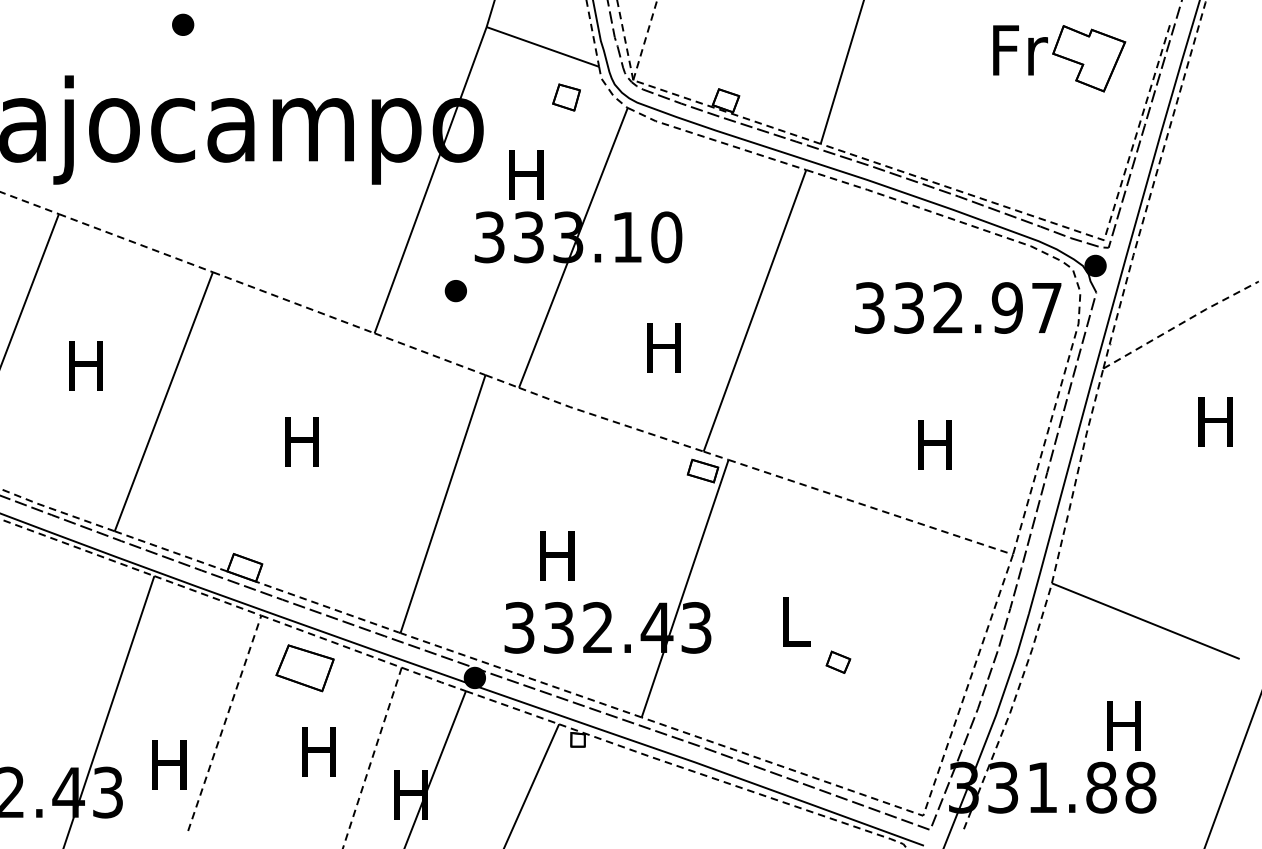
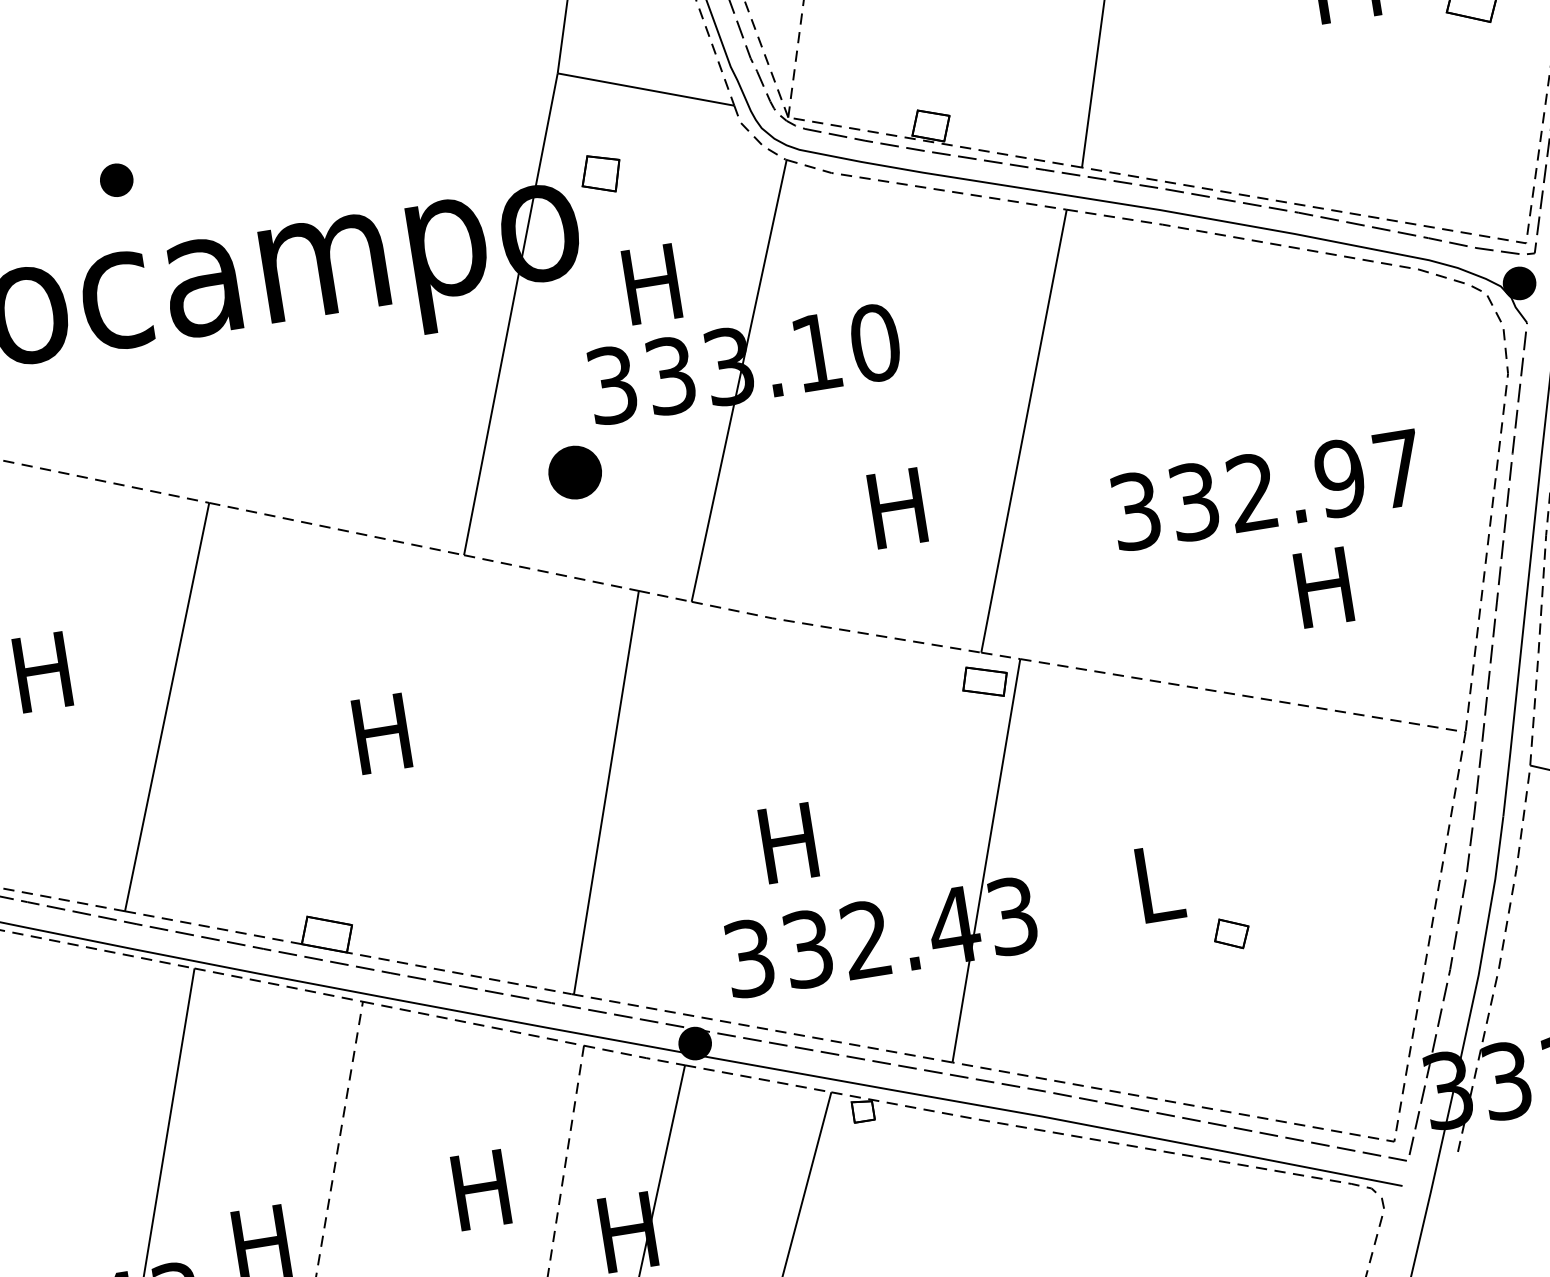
part: (183, 24) -> (117, 179), moved
part: (566, 97) -> (600, 173), moved
part: (455, 291) -> (574, 473), size x1.6
text: (958, 307) -> (1267, 489), moved
part: (304, 668) -> (439, 1070), removed

